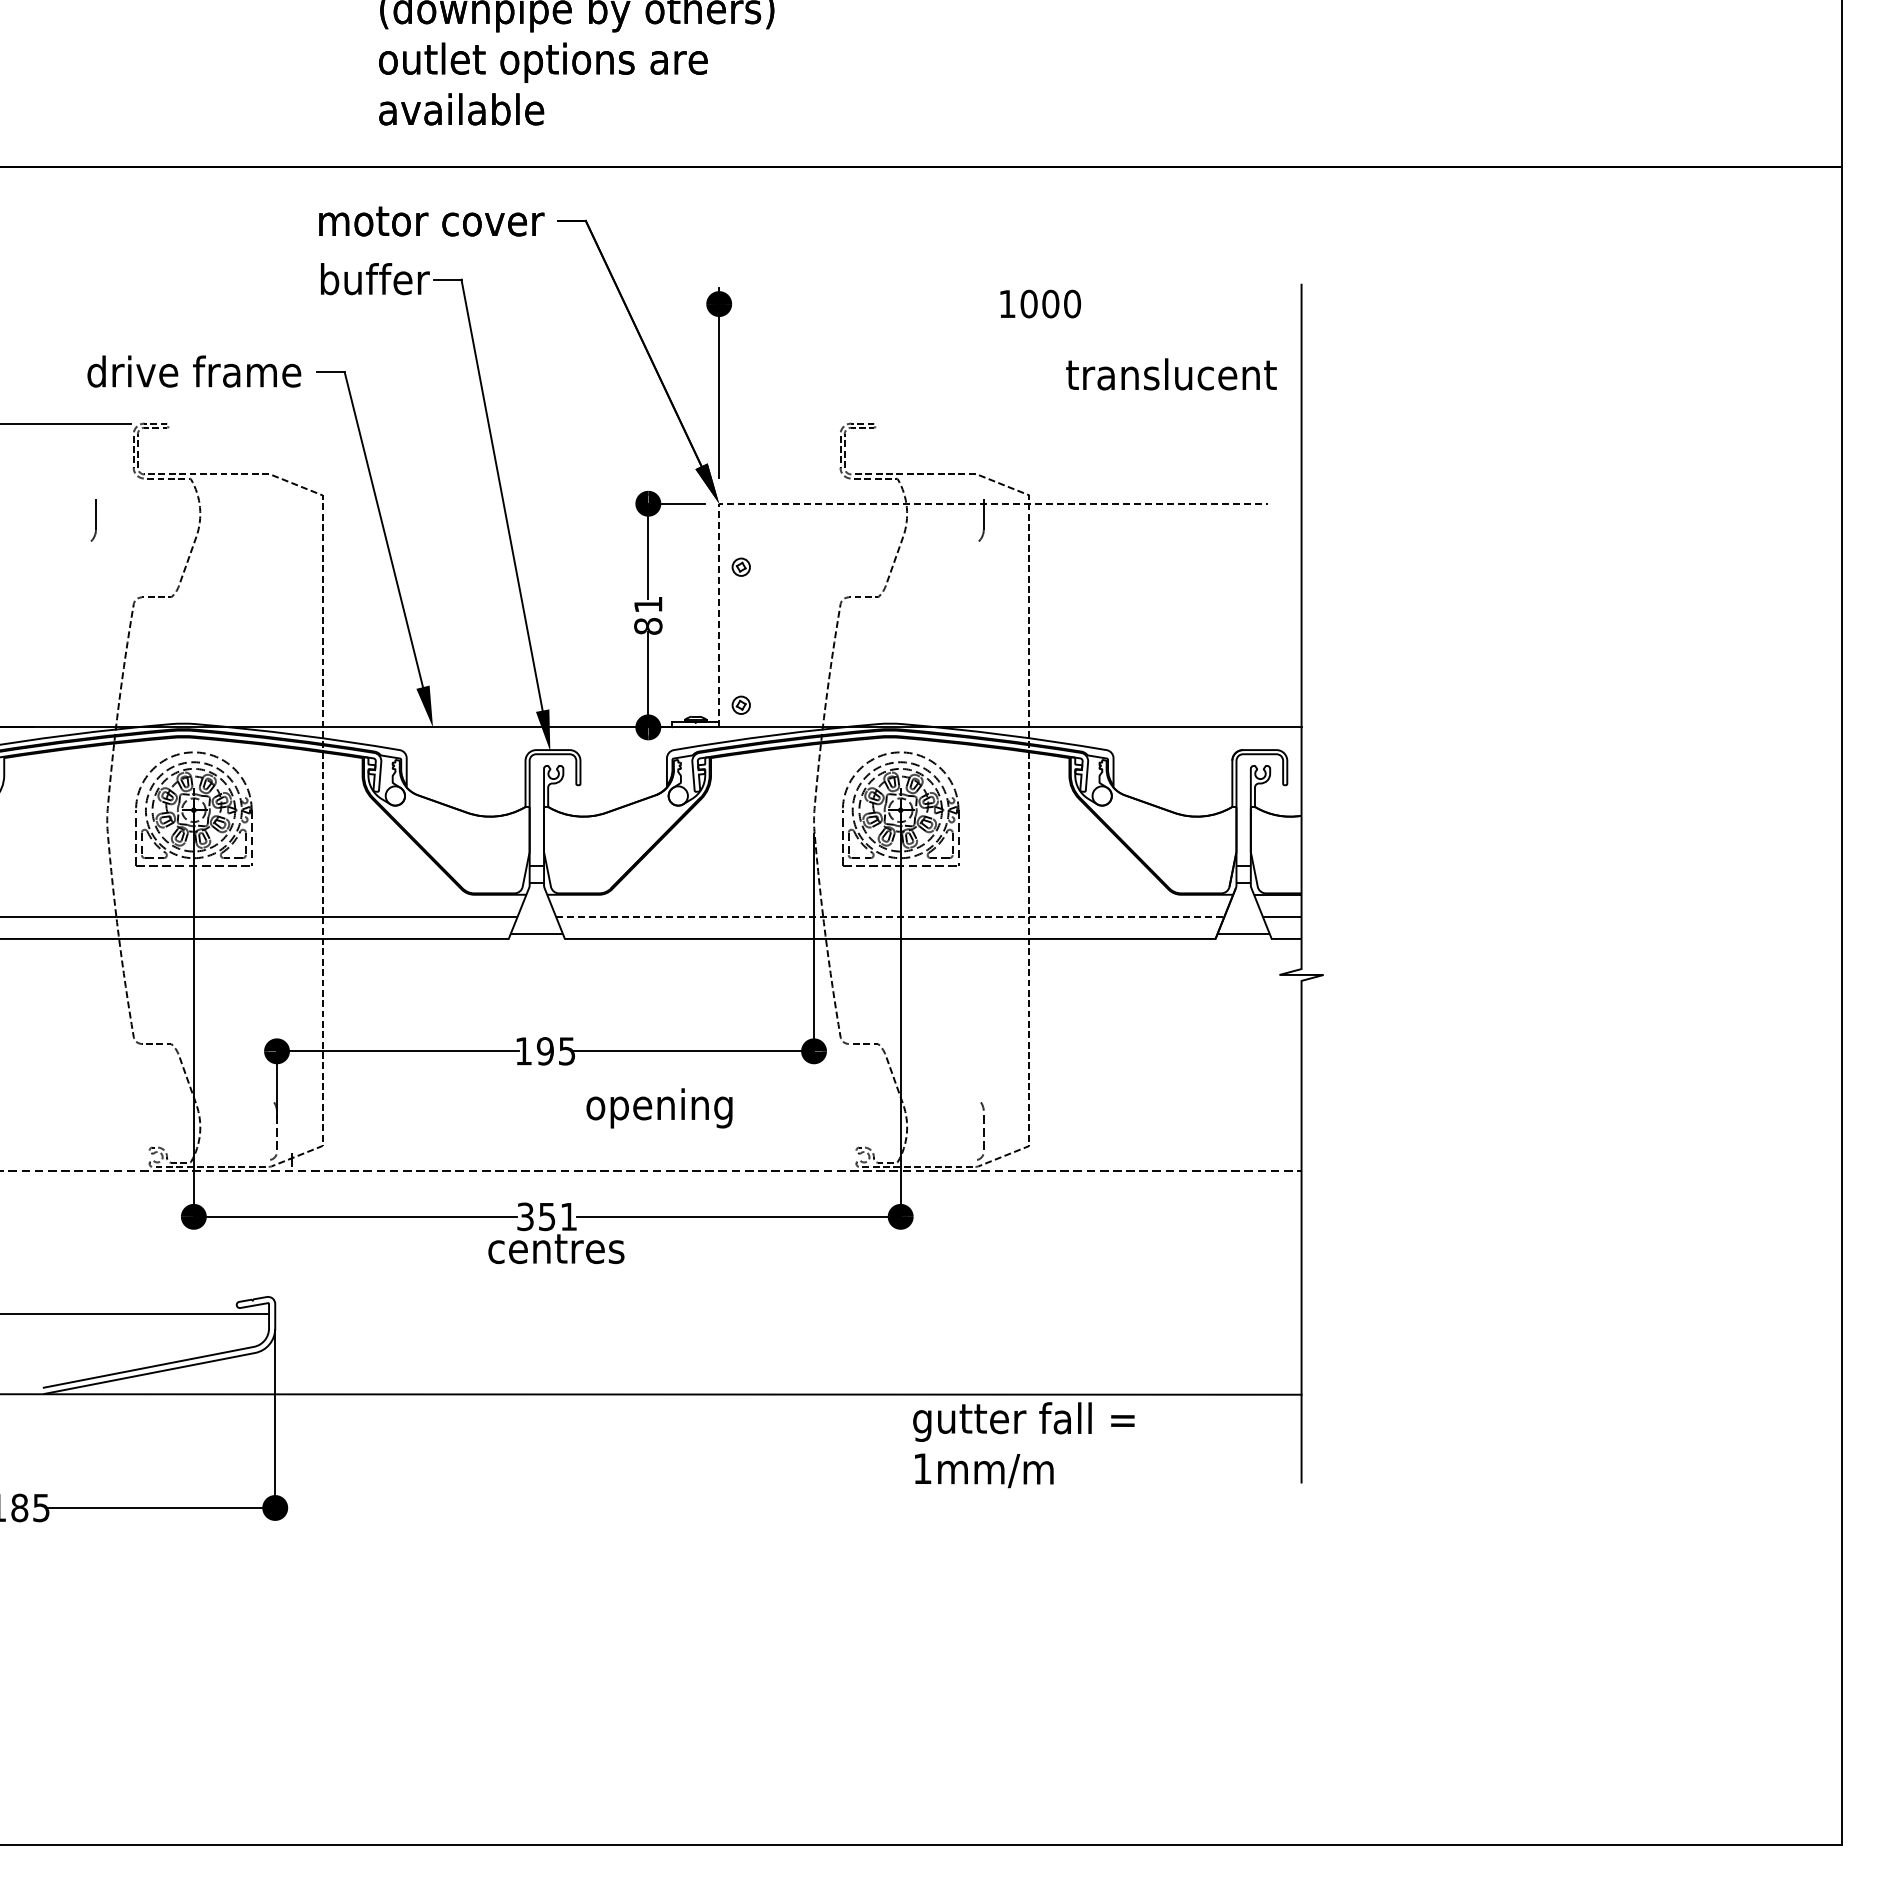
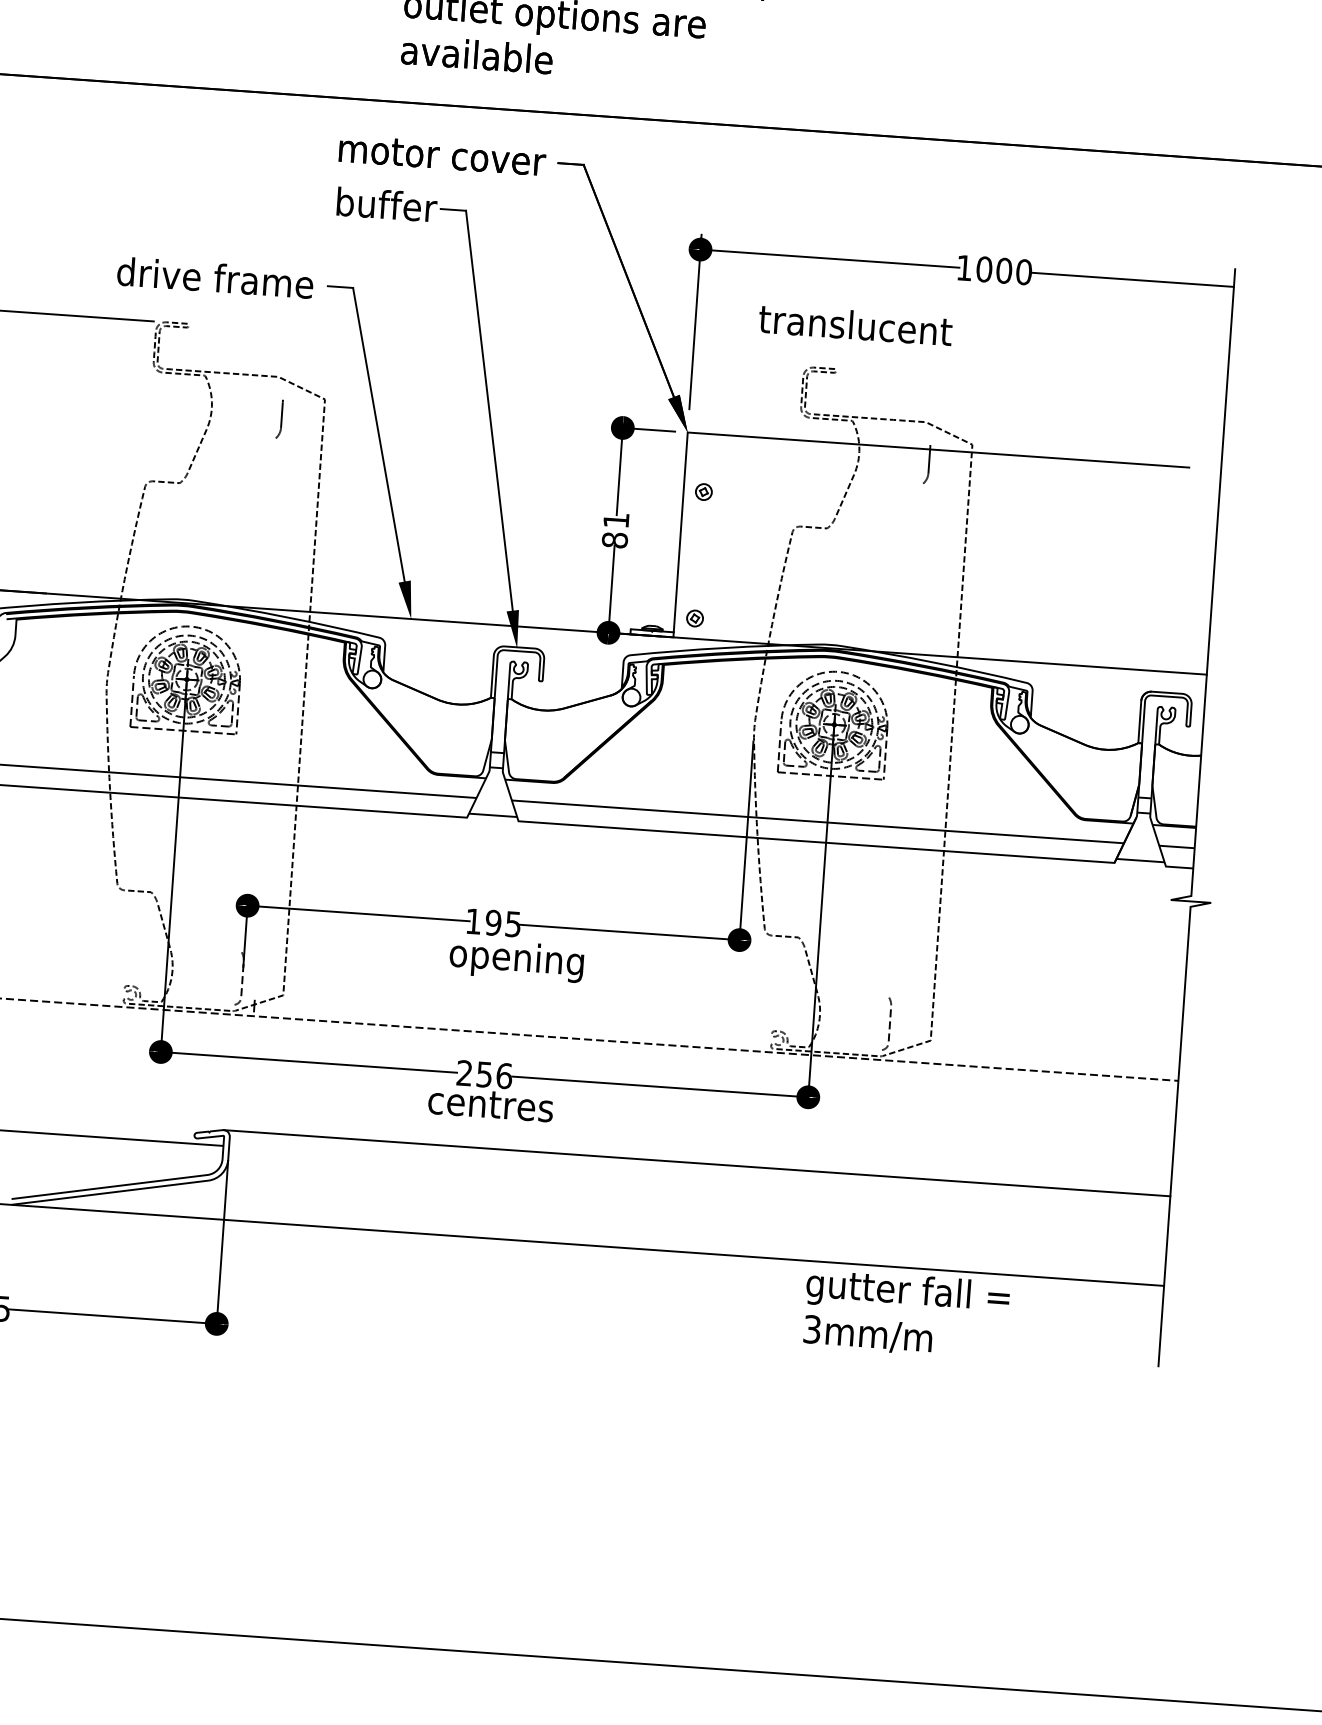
line: (860, 304) -> (829, 259), added
line: (1191, 304) -> (1133, 280), added
text: (1171, 374) -> (855, 325), moved
line: (881, 503) -> (836, 442), dashed -> solid
curve: (95, 520) -> (281, 419), moved
line: (890, 916) -> (818, 821), dashed -> solid
text: (659, 1108) -> (516, 960), moved
text: (547, 1216) -> (484, 1074), 351 -> 256
line: (784, 1296) -> (696, 1162), added
text: (922, 1468) -> (812, 1329), 1mm/m -> 3mm/m

